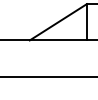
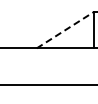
line: (58, 22) -> (65, 30), solid -> dashed

